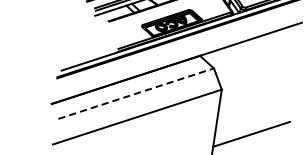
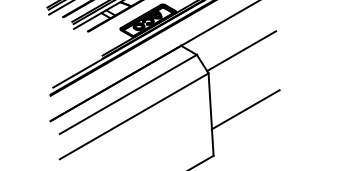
line: (259, 74) -> (241, 51), added
line: (136, 93) -> (128, 94), dashed -> solid

